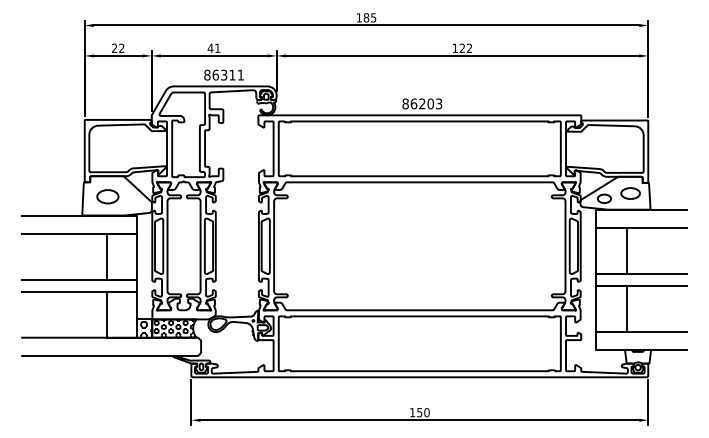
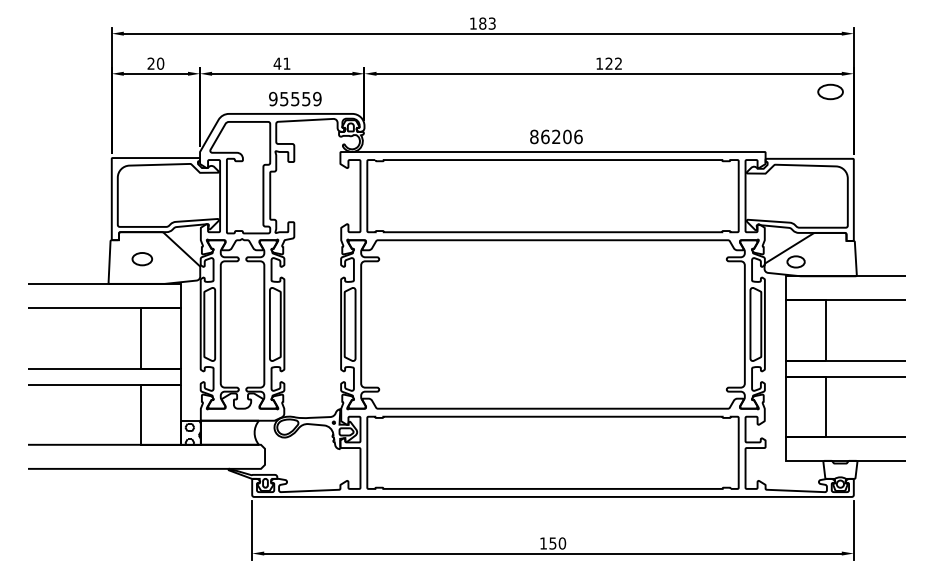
text: (373, 16) -> (492, 22), 185 -> 183
text: (121, 48) -> (160, 63), 22 -> 20
text: (224, 74) -> (295, 98), 86311 -> 95559
text: (439, 103) -> (578, 136), 86203 -> 86206
part: (630, 193) -> (830, 91), moved
part: (108, 196) -> (142, 258), size x0.7
hatch: (174, 328) -> (230, 432), removed

